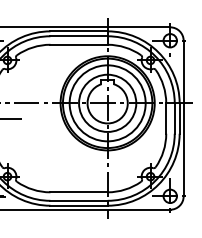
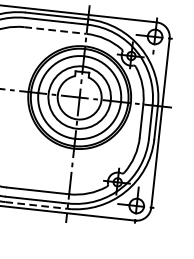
line: (79, 44) -> (56, 30), solid -> dashed
line: (79, 205) -> (37, 205), solid -> dashed

